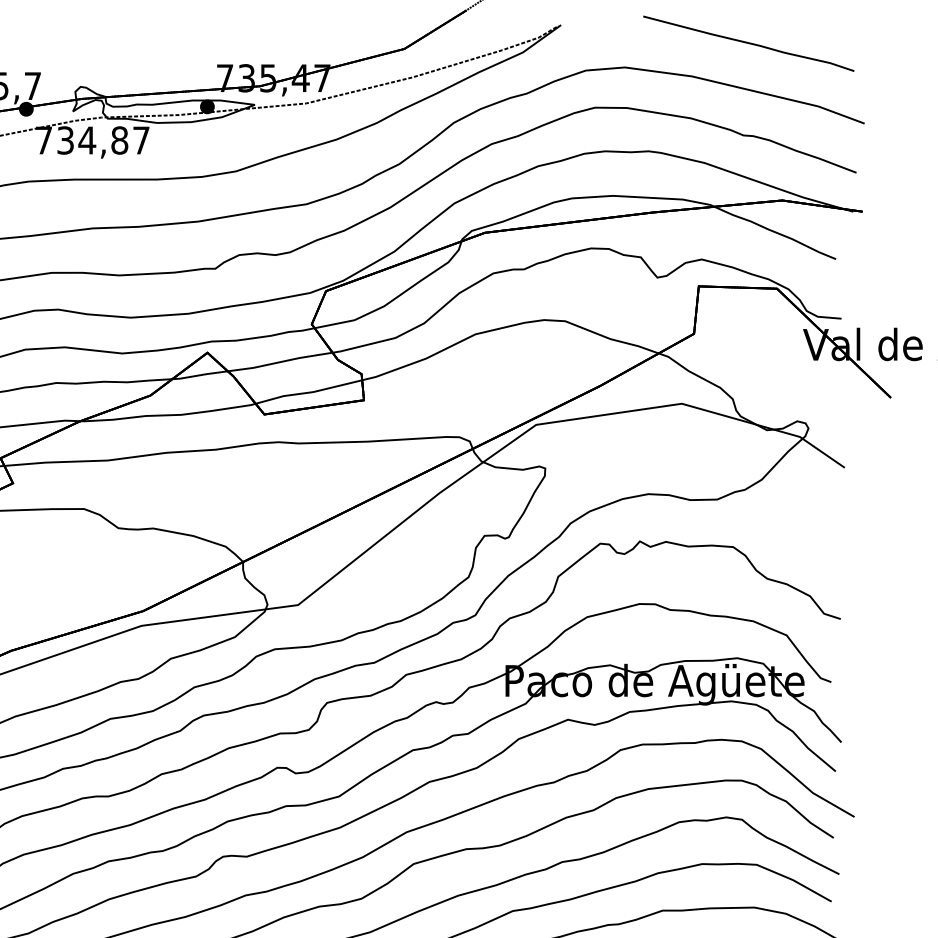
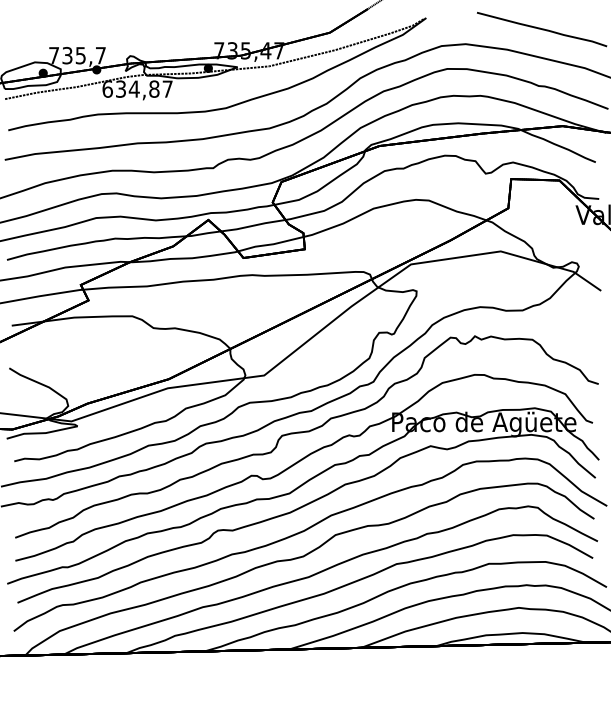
text: (43, 139) -> (107, 88), 734,87 -> 634,87

